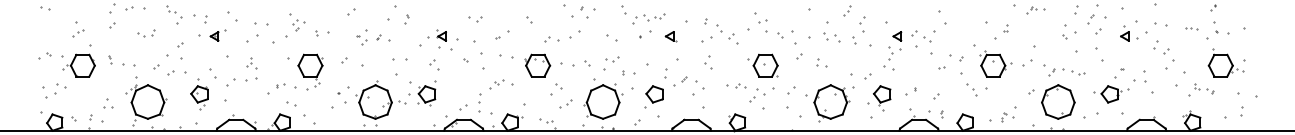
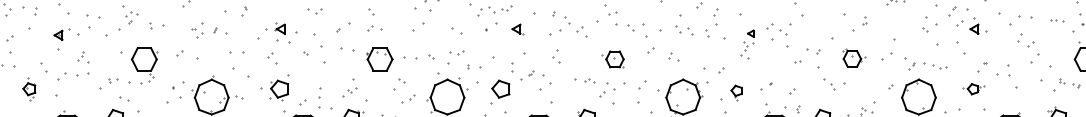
part: (1129, 33) -> (979, 26), moved
part: (217, 35) -> (61, 34), moved
part: (551, 39) -> (374, 28), moved
part: (892, 50) -> (747, 43), size x0.7
part: (995, 63) -> (853, 57), size x0.7
part: (762, 65) -> (612, 59), size x0.7
part: (496, 84) -> (349, 92), moved
part: (422, 93) -> (274, 88), moved
part: (199, 94) -> (29, 89), size x0.7
part: (1111, 94) -> (973, 89), size x0.6
part: (882, 98) -> (736, 93), size x0.6

